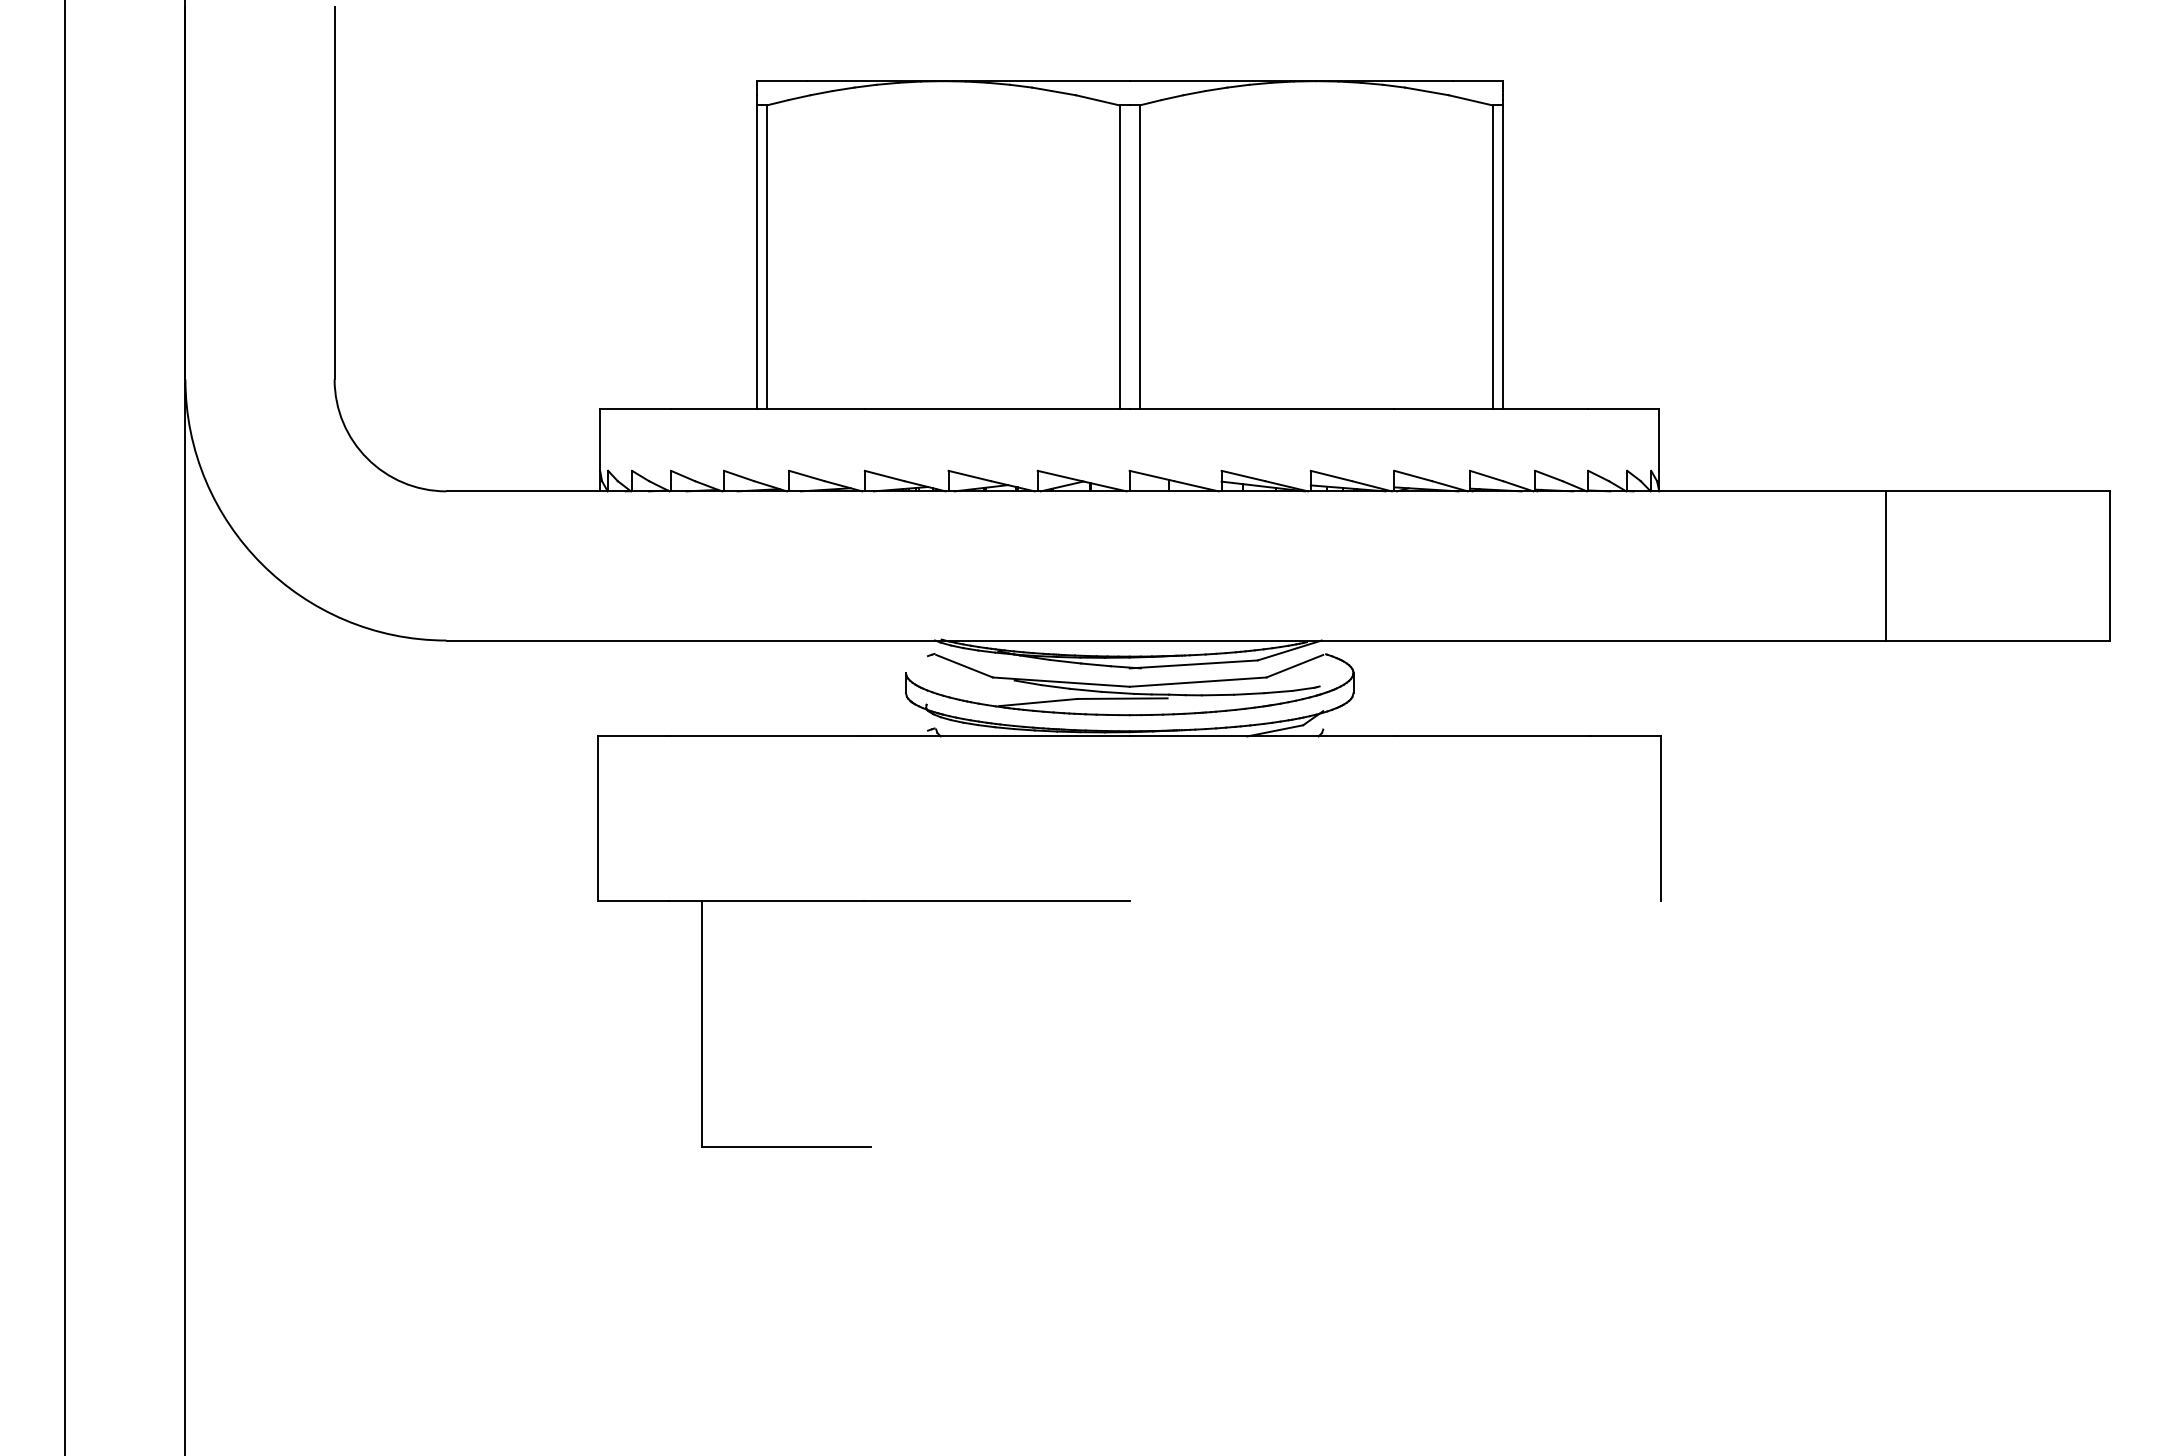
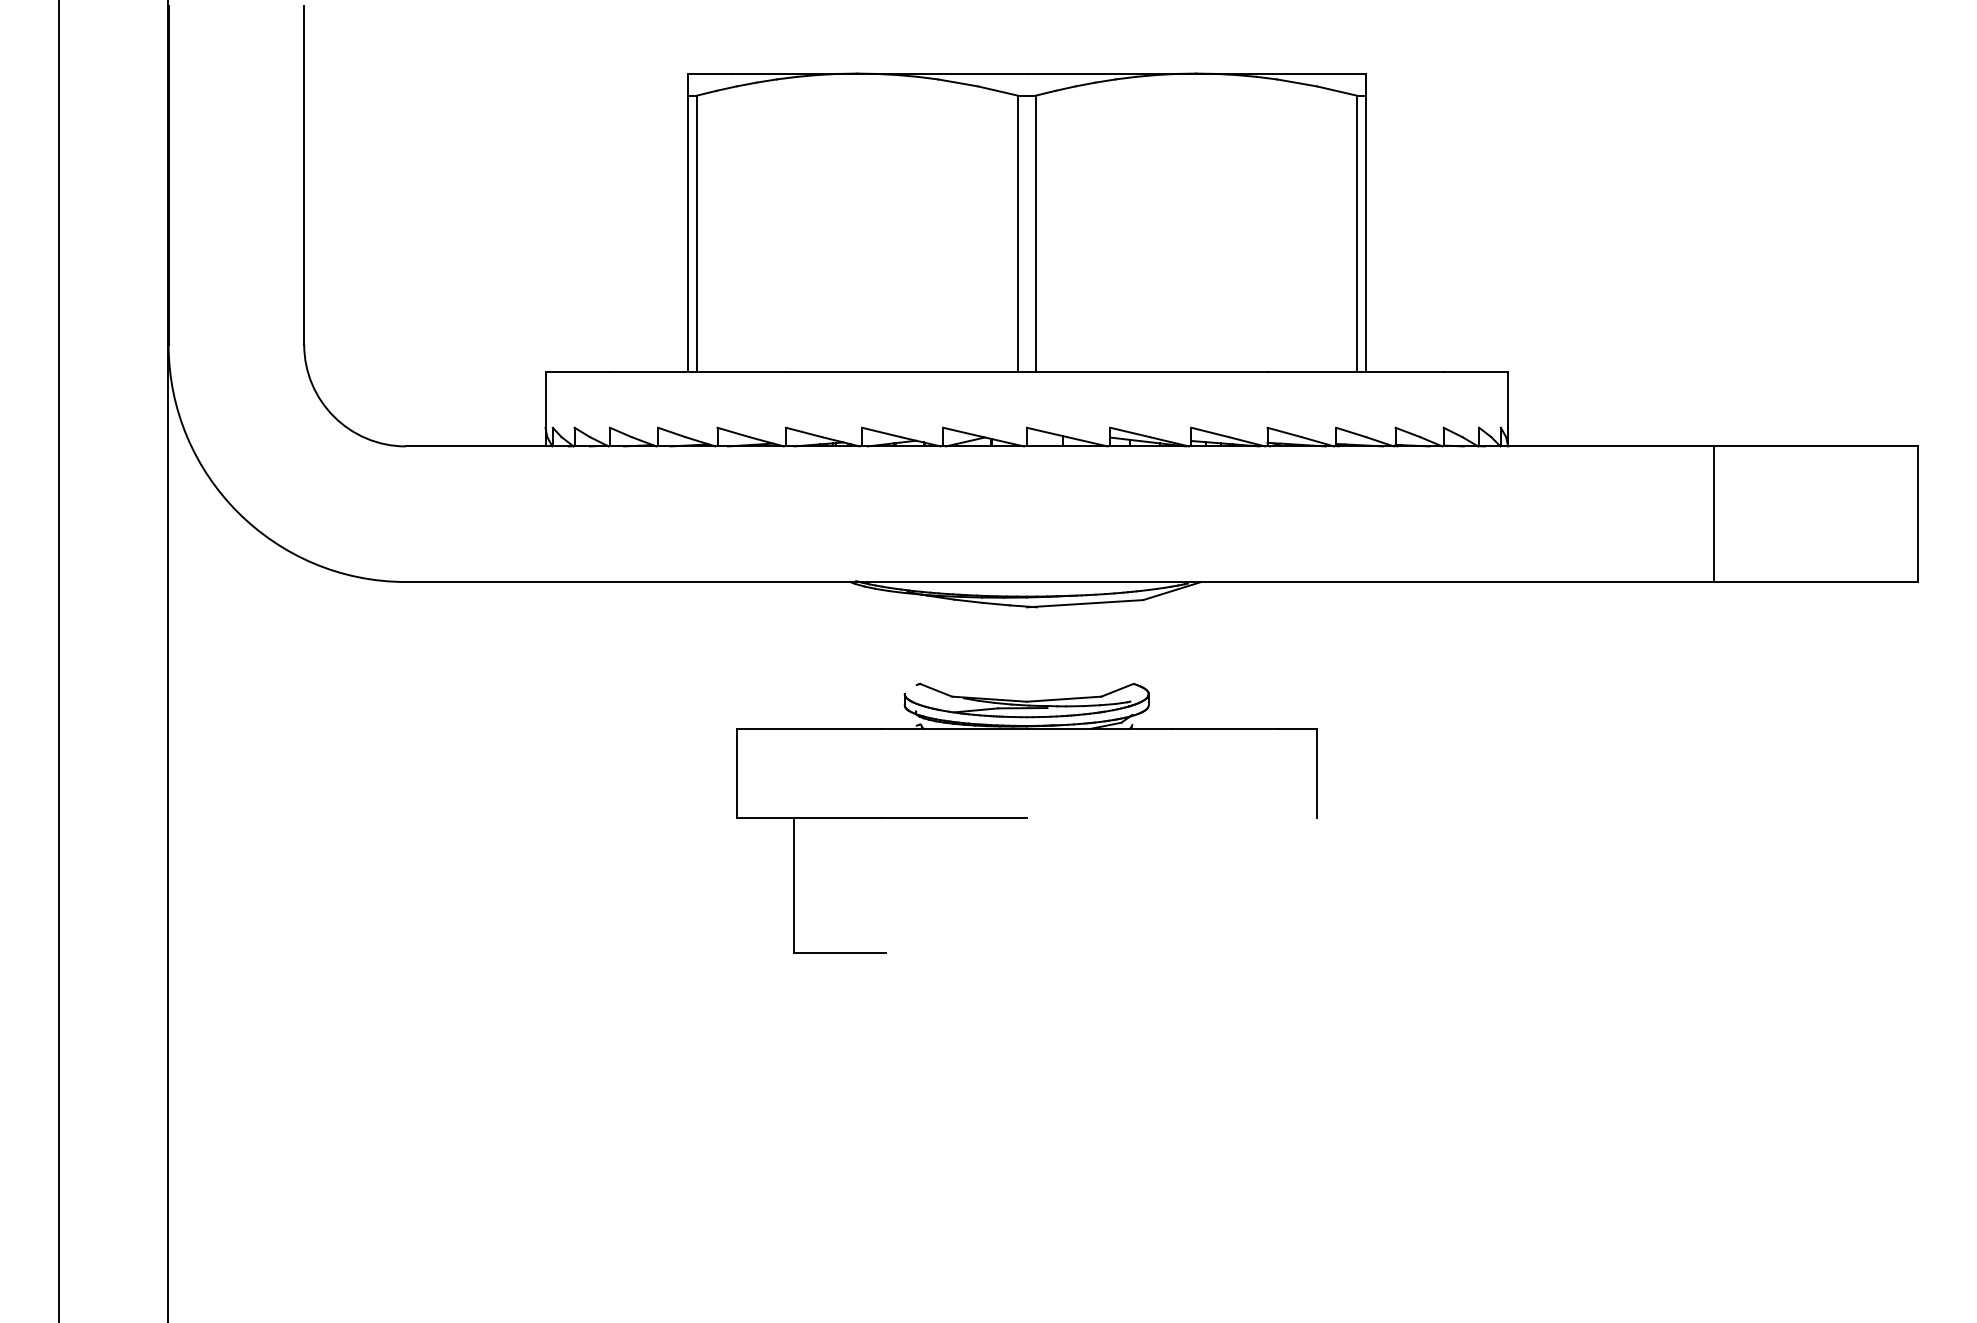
part: (1129, 900) -> (1026, 818), size x0.6

